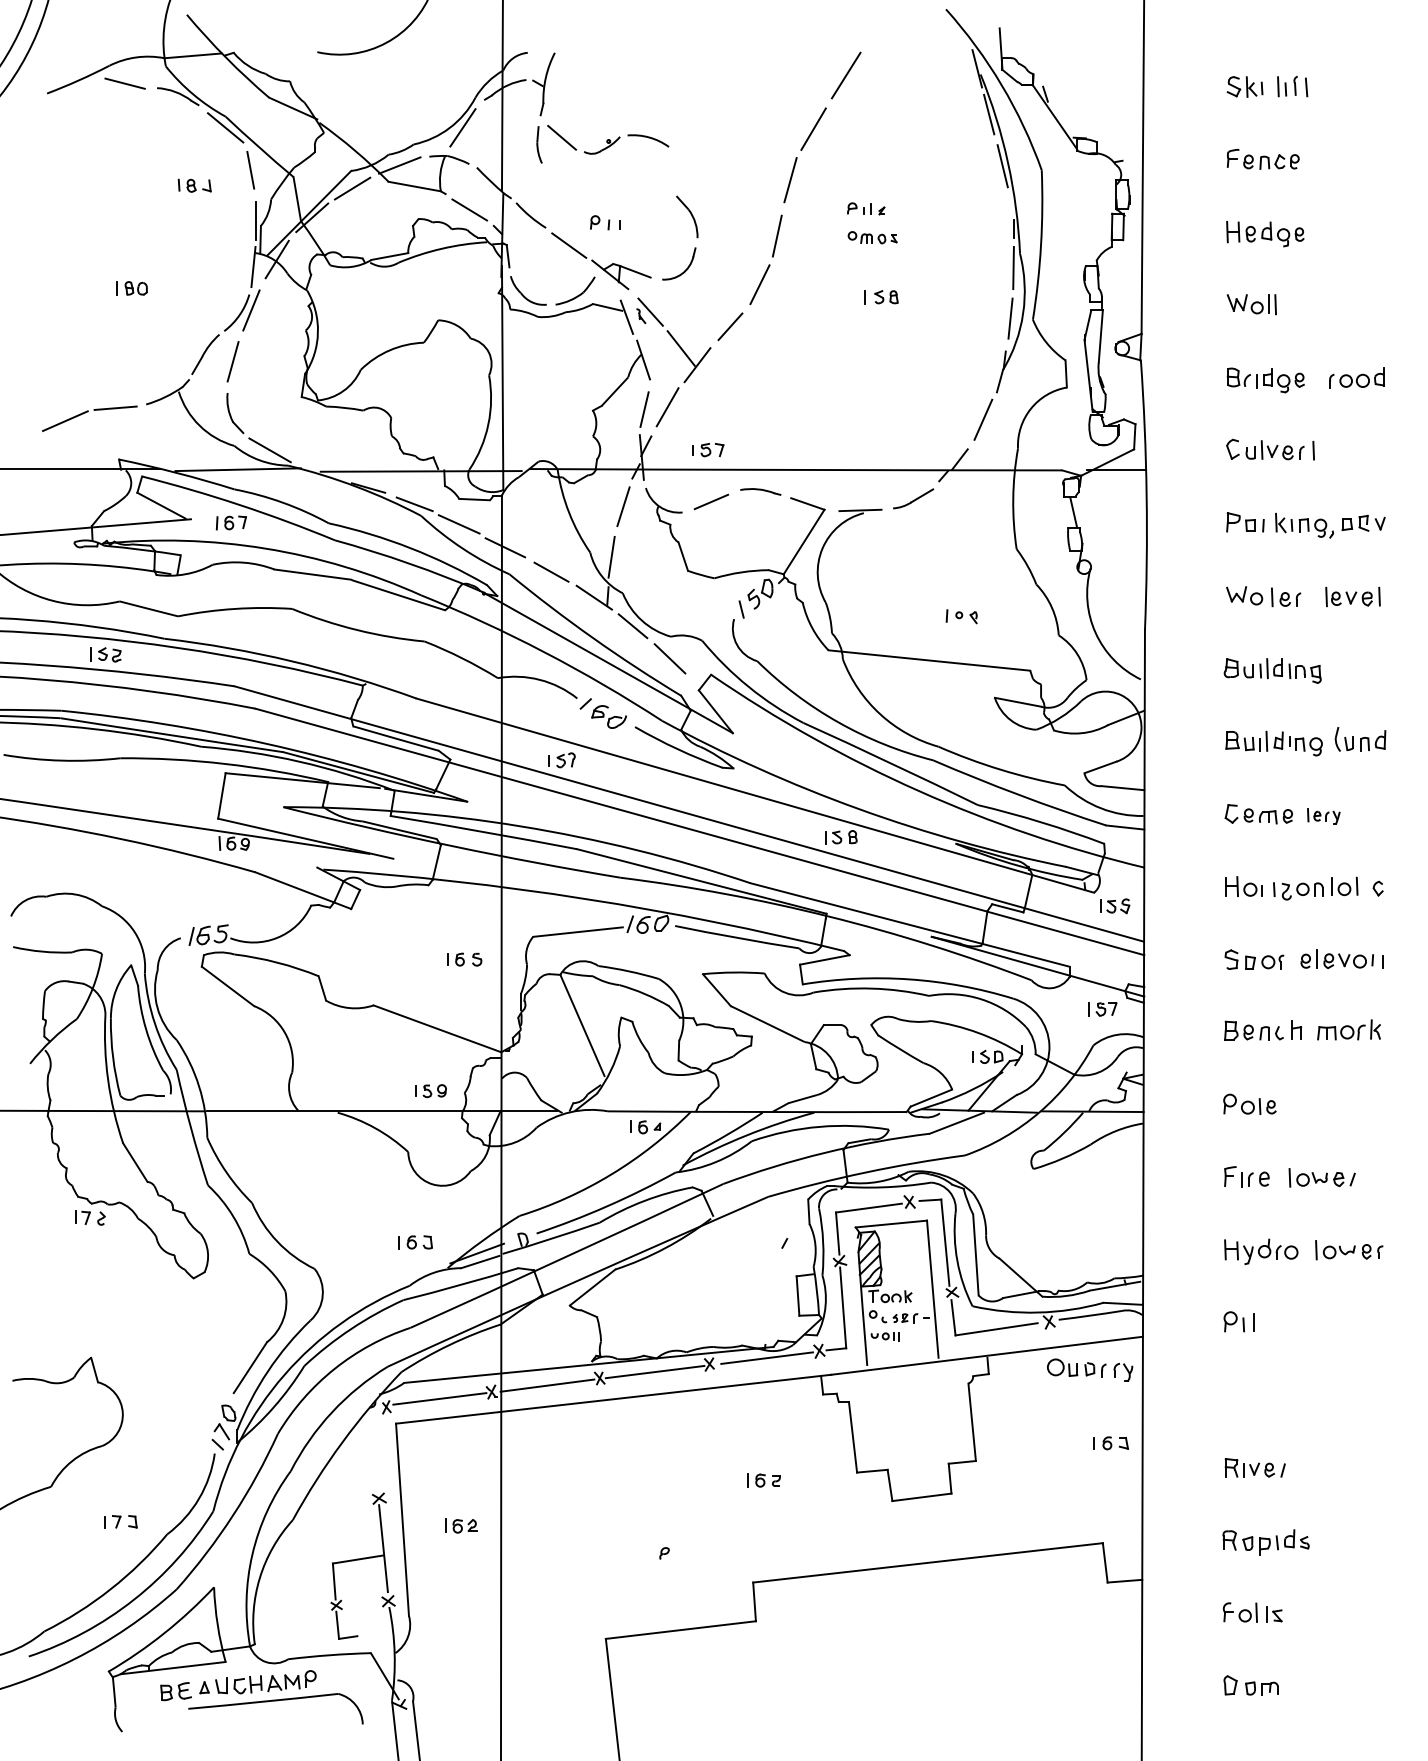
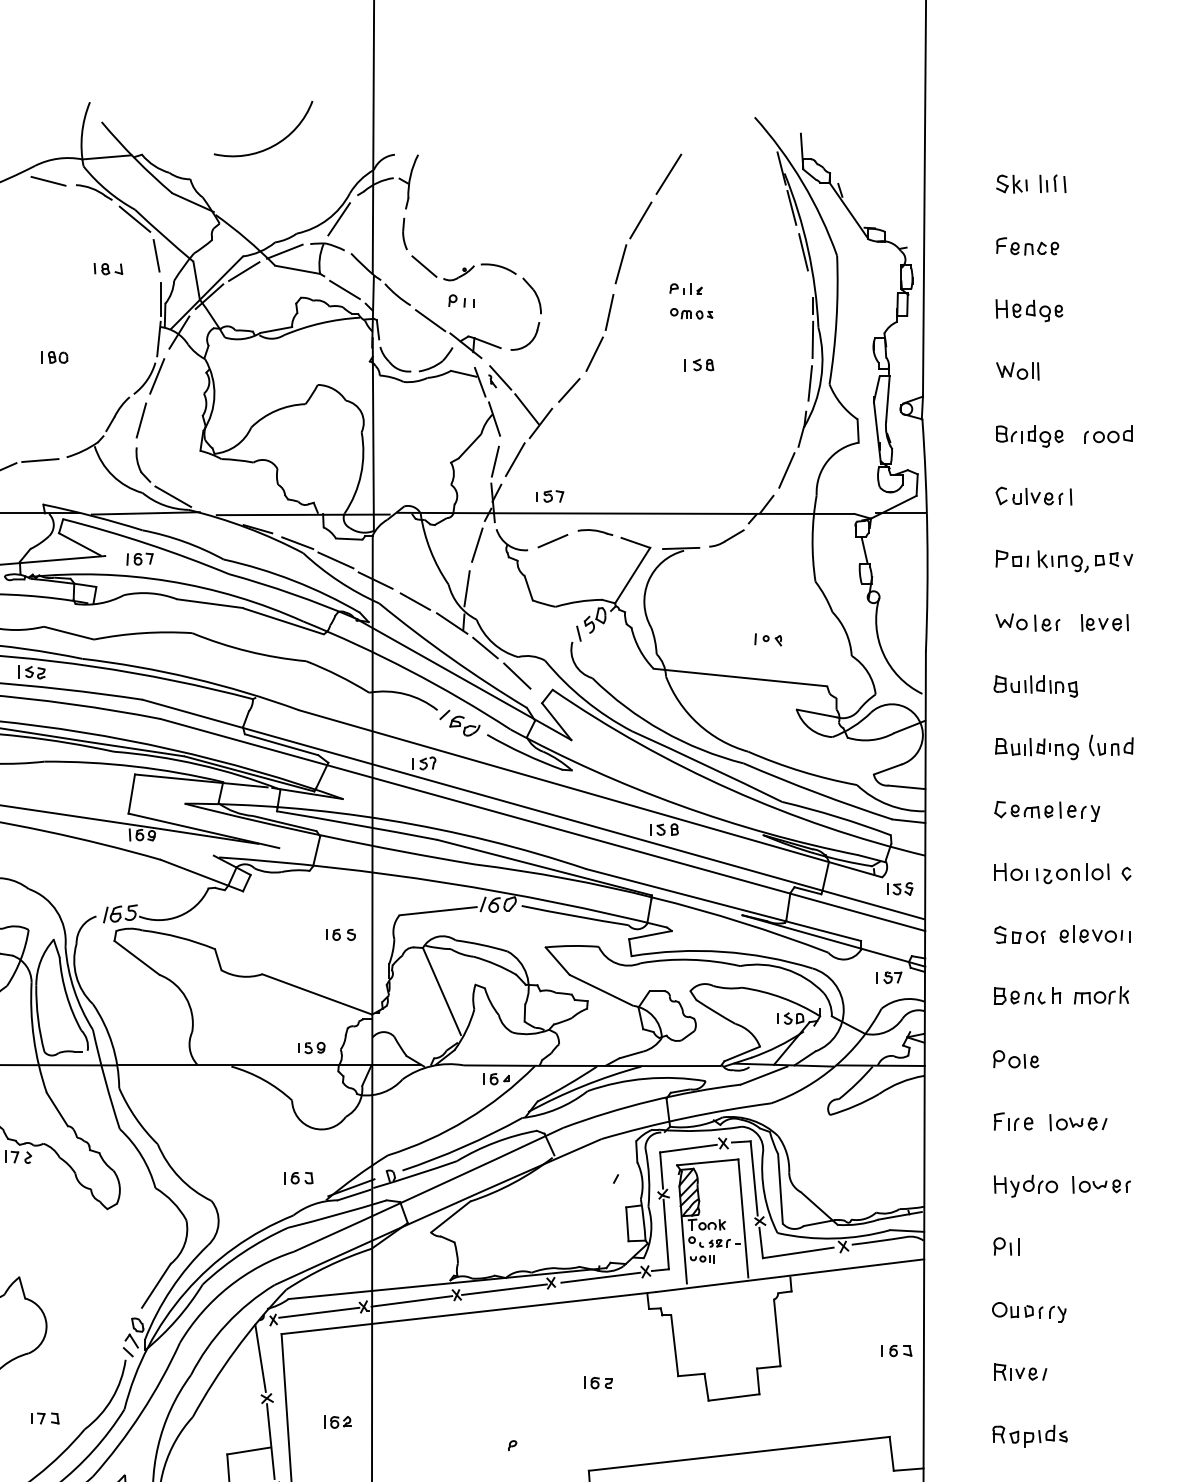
part: (608, 139) -> (464, 268), moved
part: (1323, 816) -> (1079, 811), size x1.43
part: (1090, 1369) -> (1029, 1311), moved
line: (371, 1451) -> (260, 1358), added

